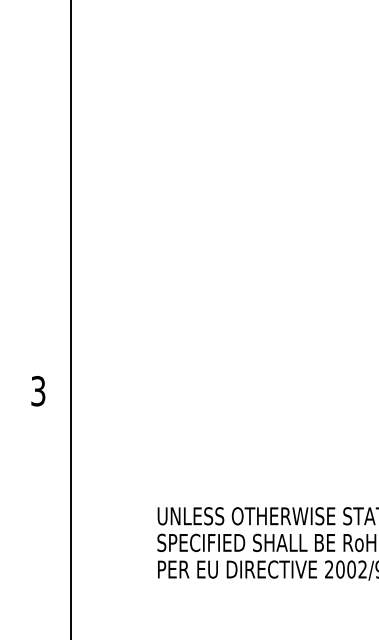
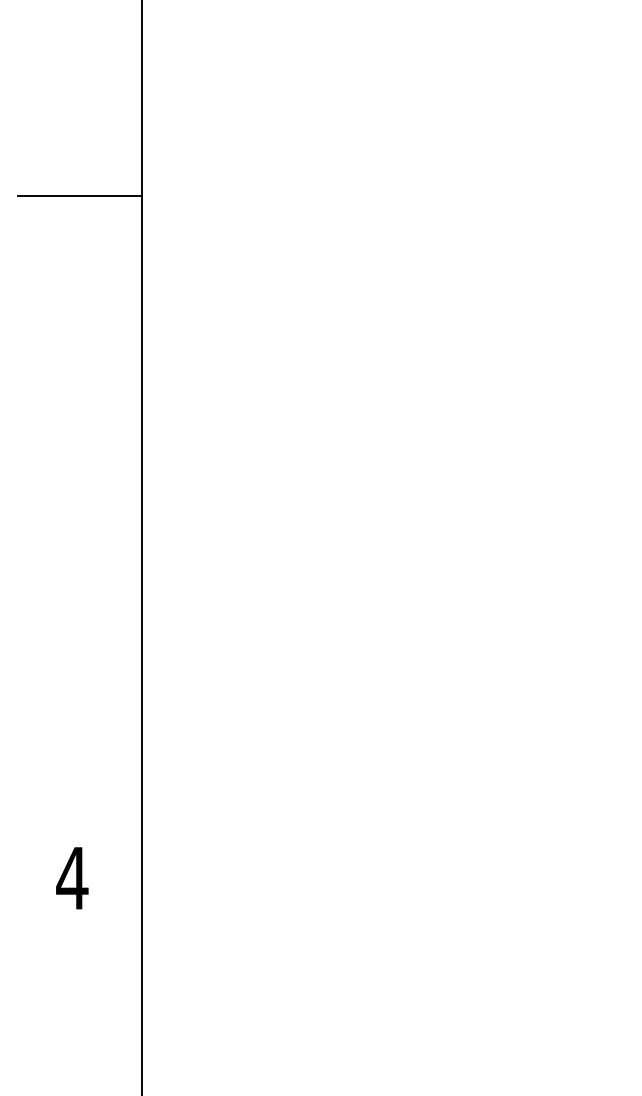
line: (41, 65) -> (79, 195), added
text: (37, 391) -> (70, 878), 3 -> 4

